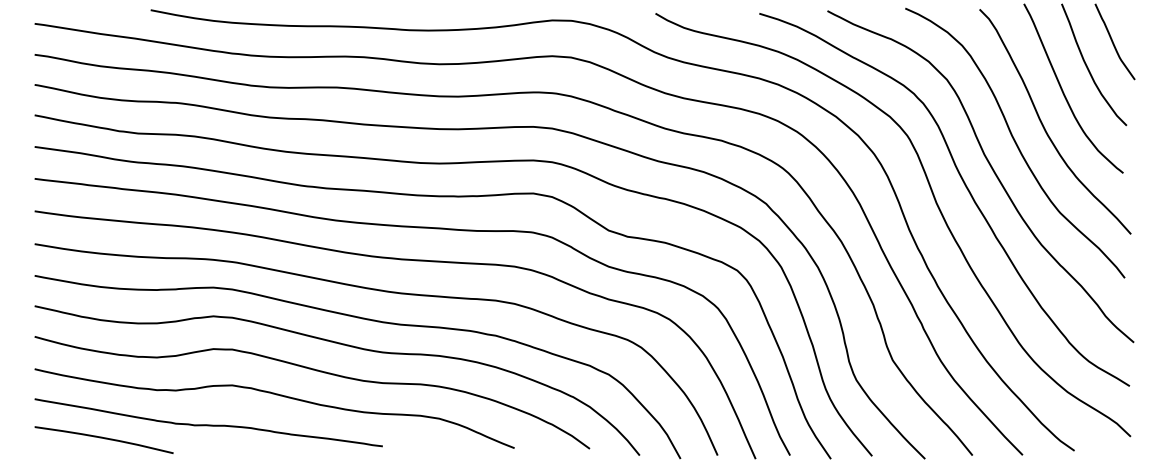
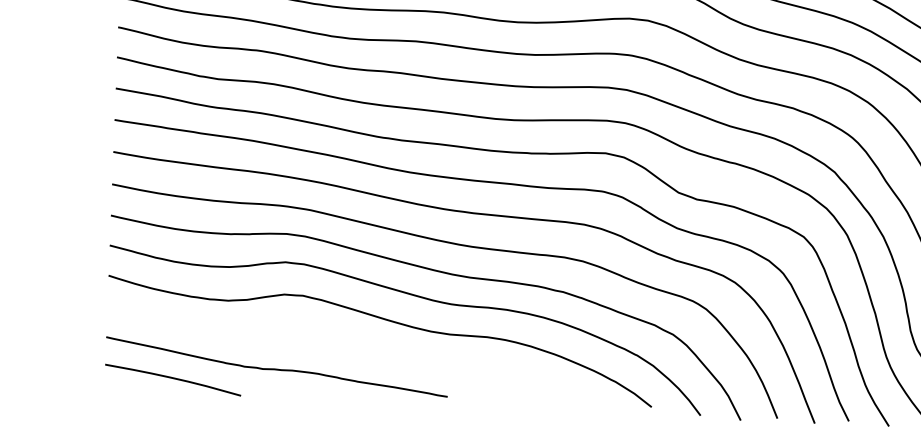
curve: (276, 395) -> (344, 342), removed

